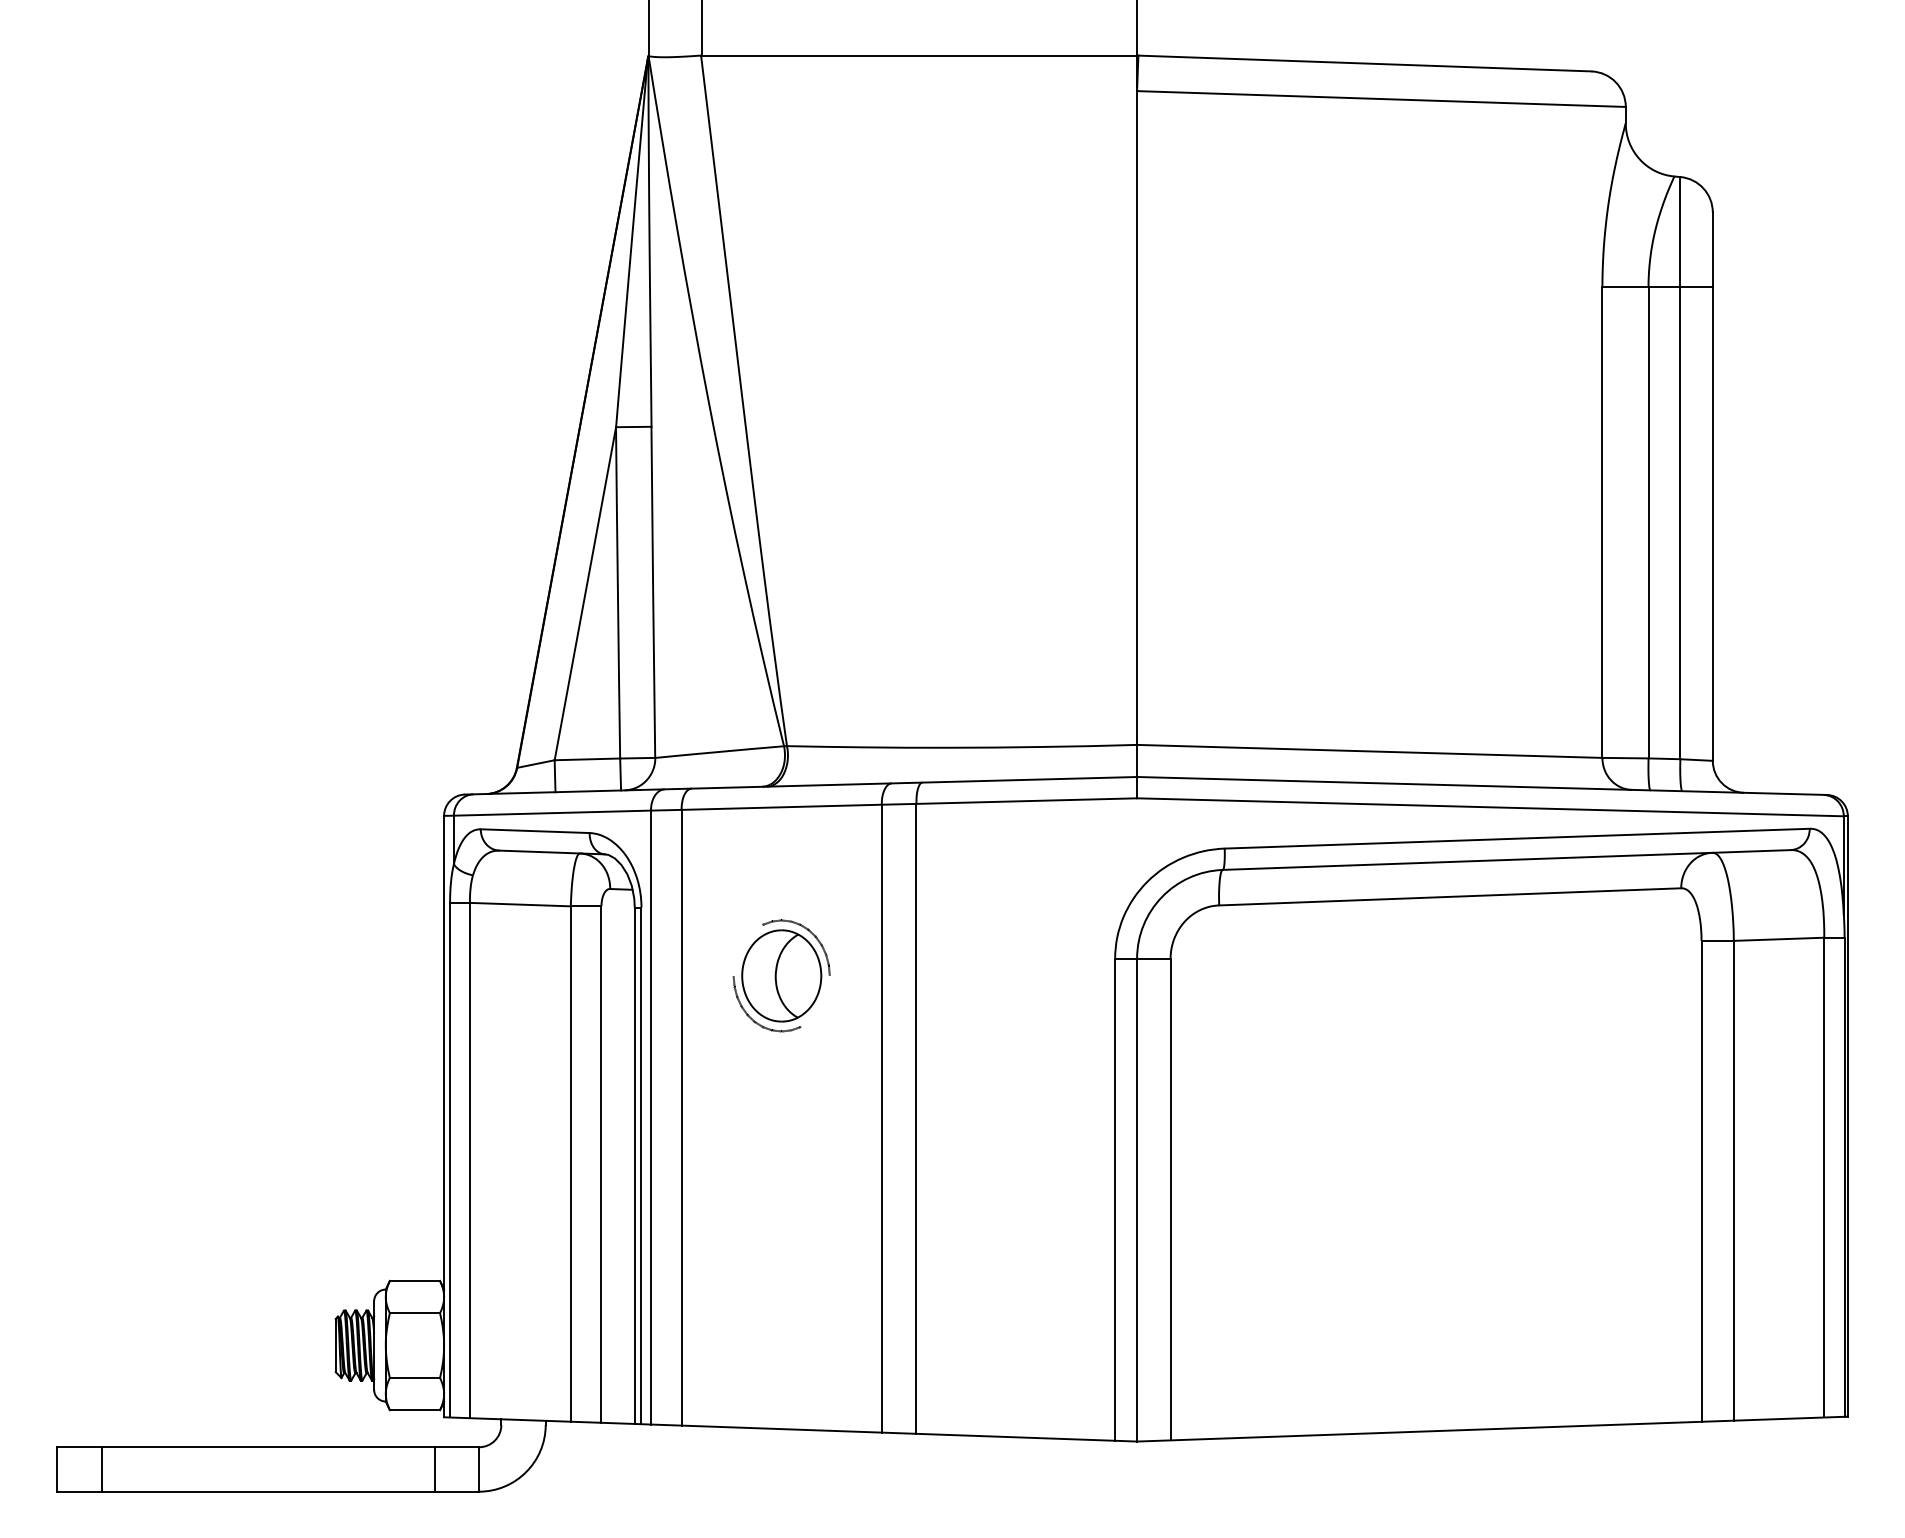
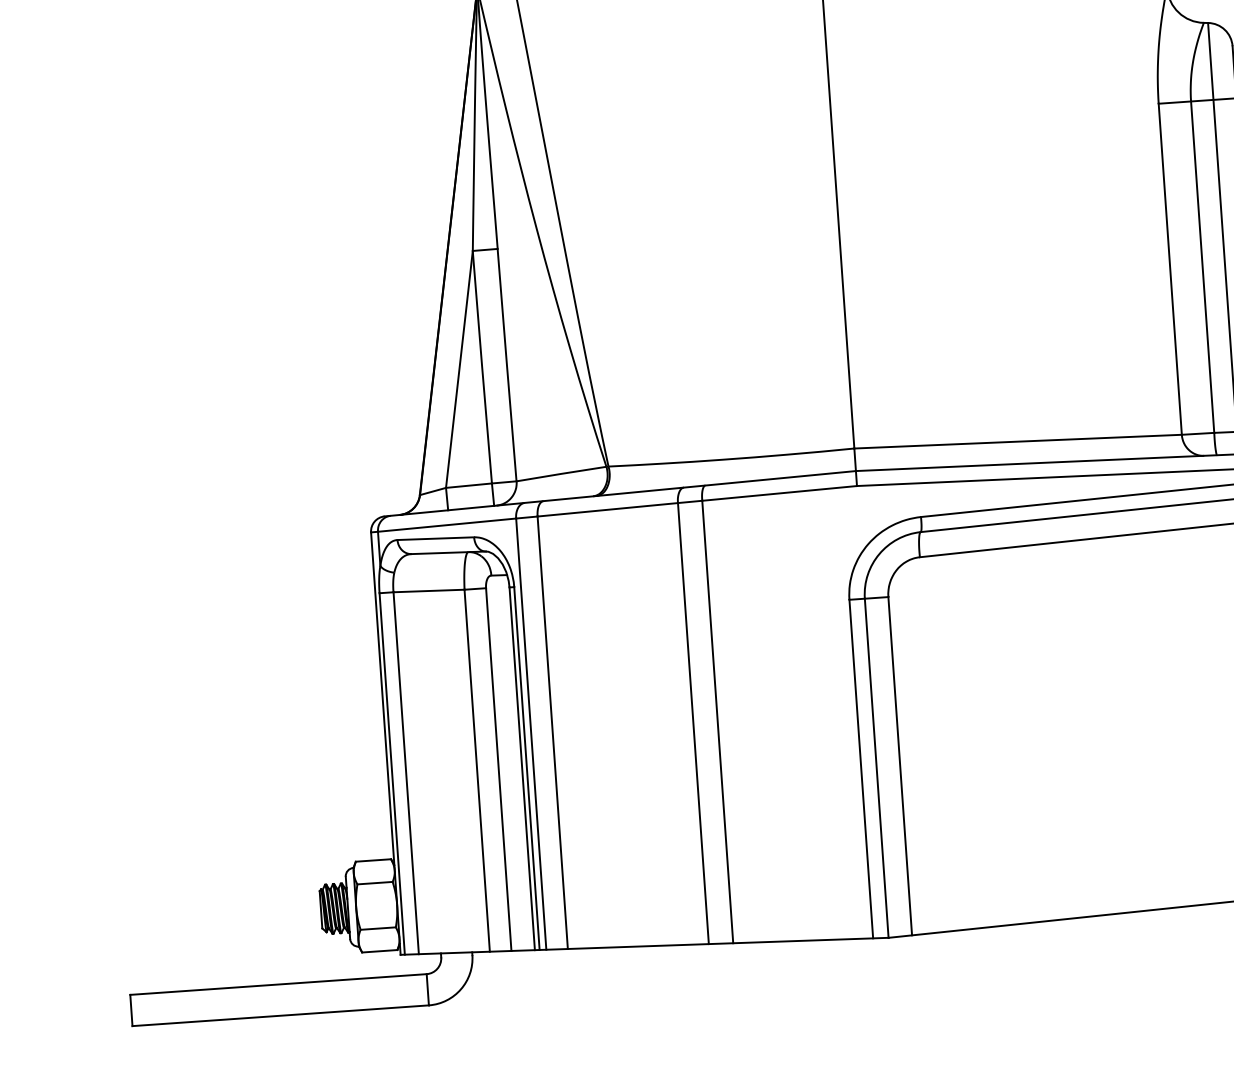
part: (781, 975) -> (615, 627), removed
line: (101, 1469) -> (162, 1008), removed
line: (434, 1469) -> (396, 991), removed

